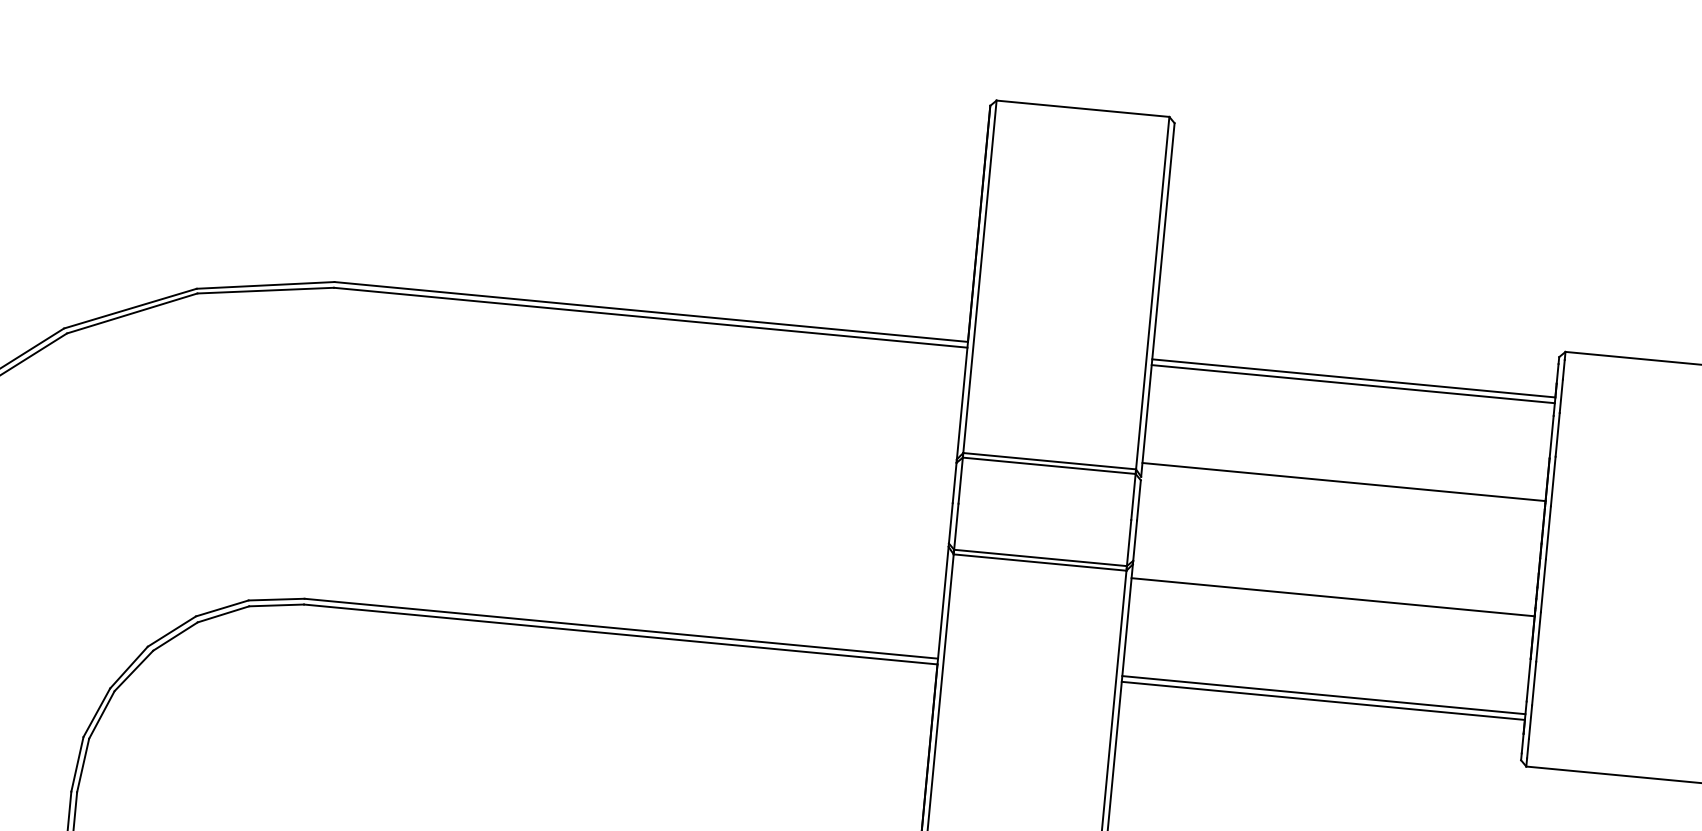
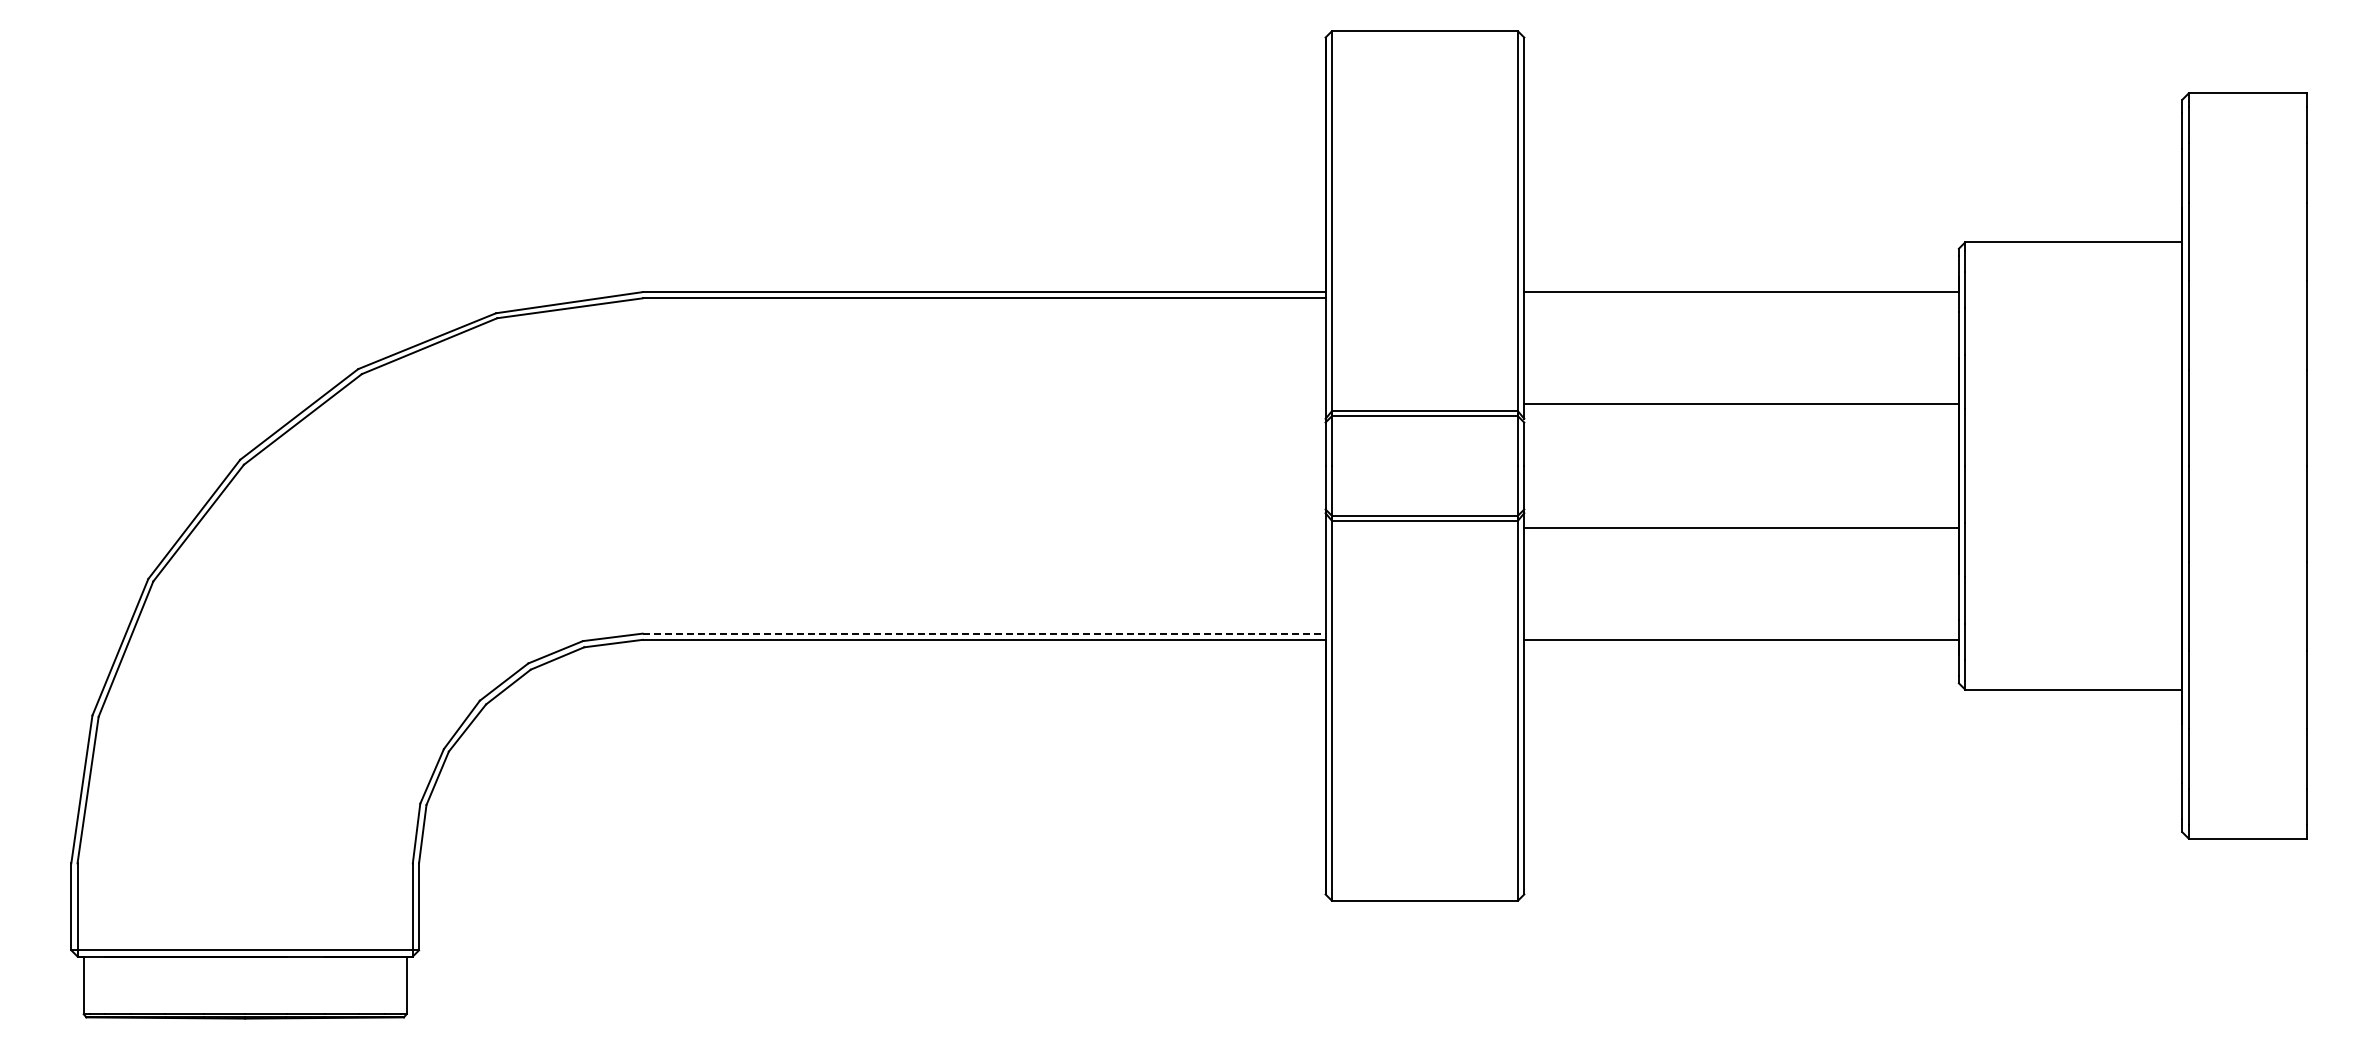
line: (1353, 384) -> (1741, 298), removed
line: (621, 628) -> (984, 633), solid -> dashed
line: (1323, 694) -> (1741, 633), removed

